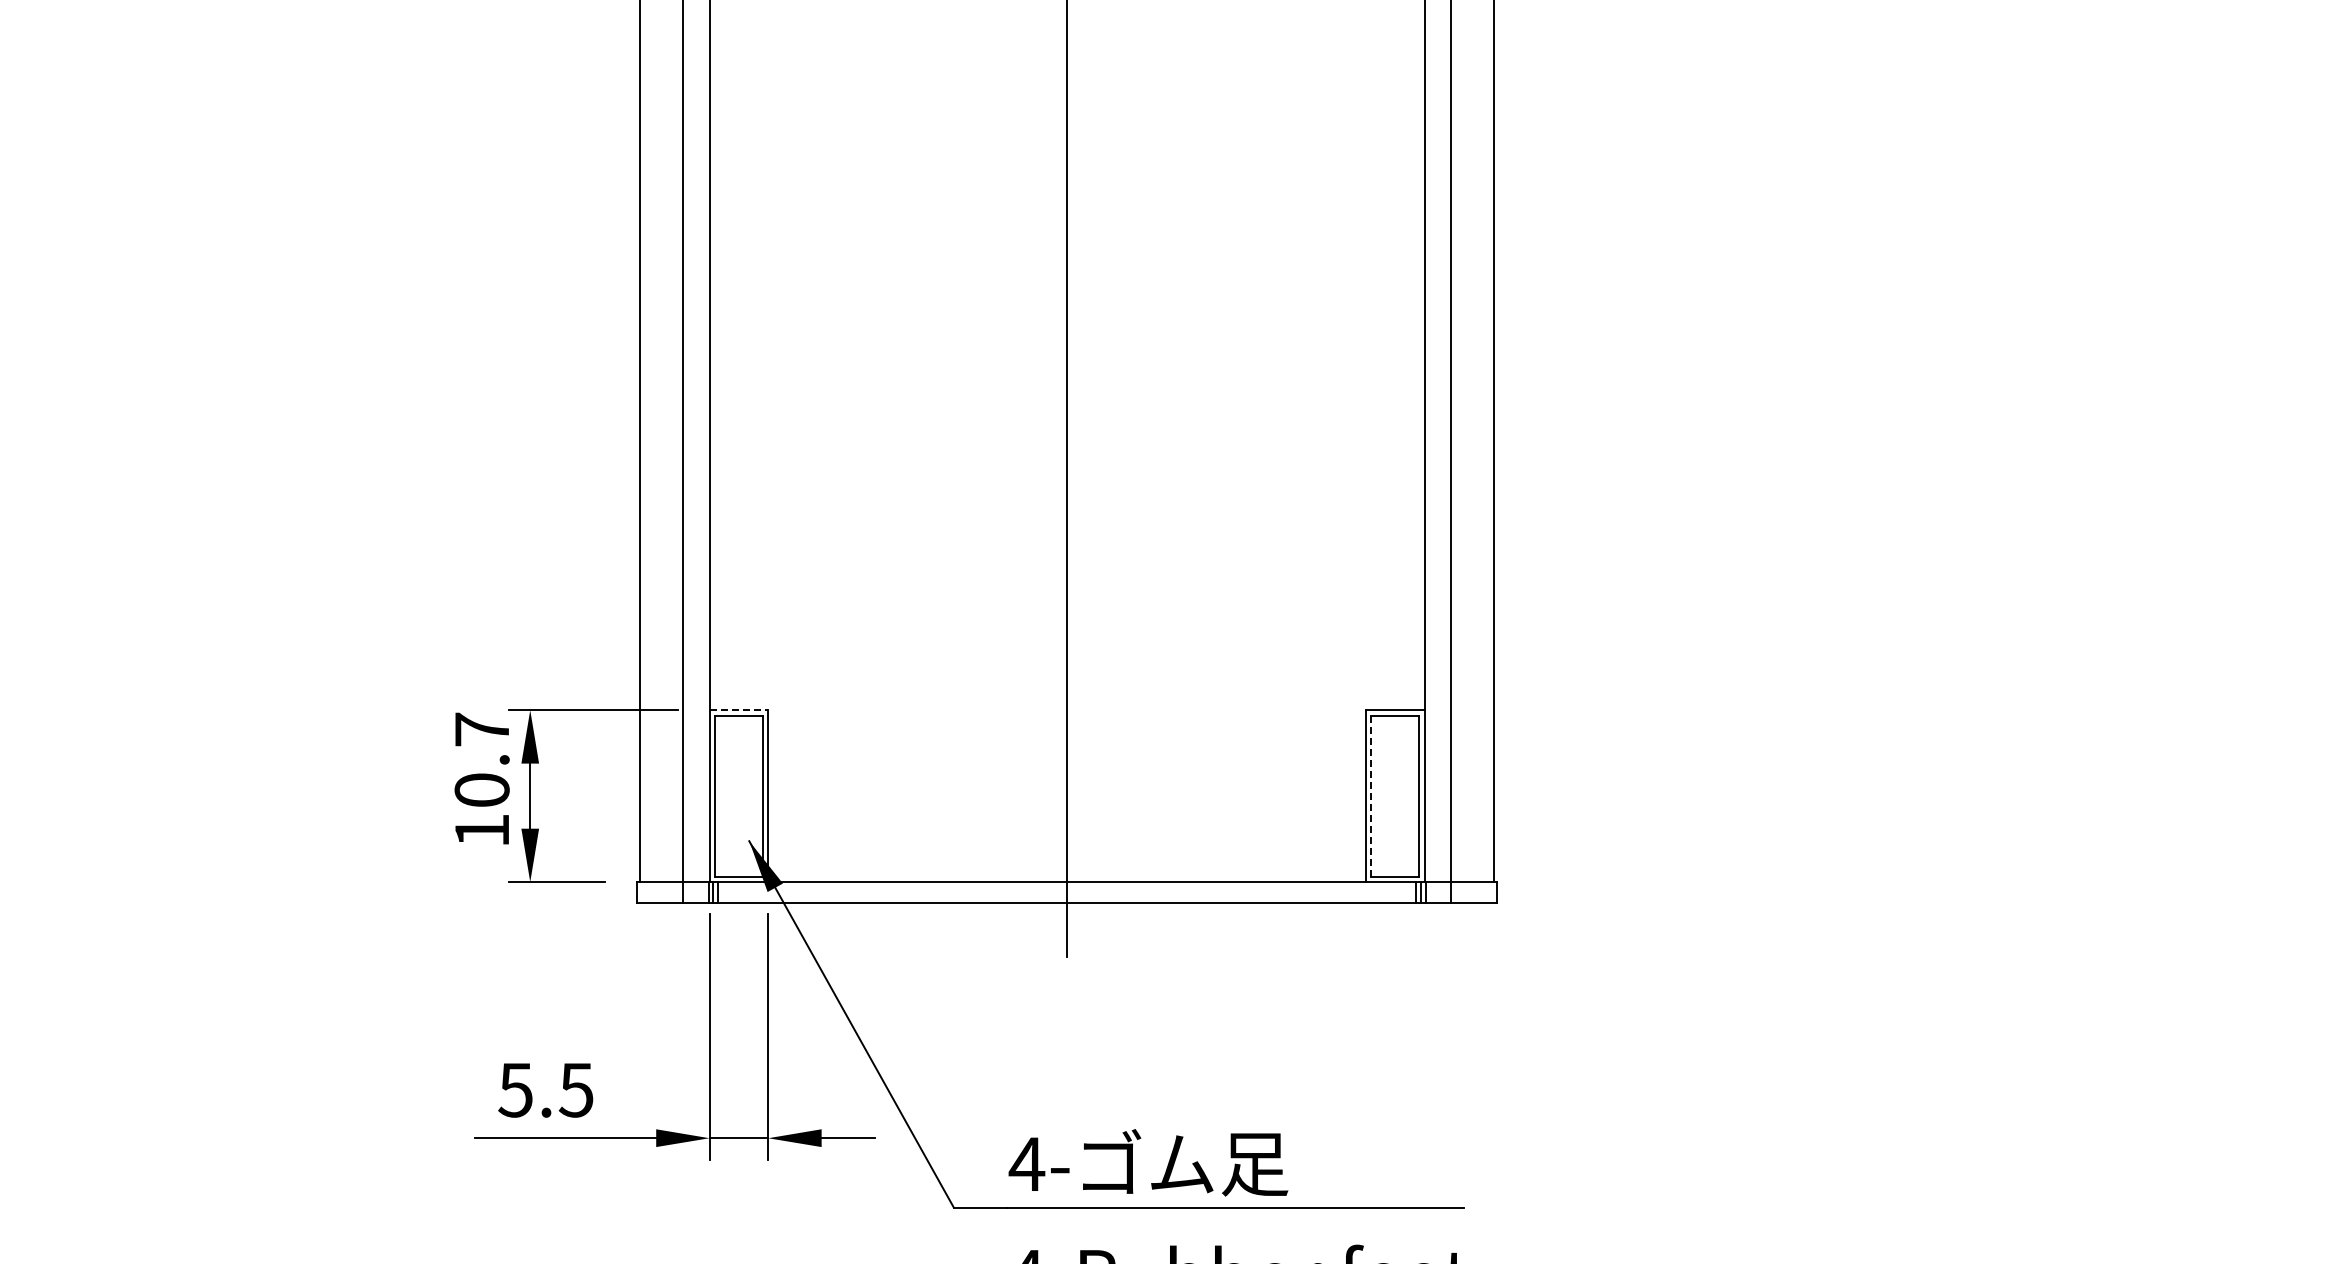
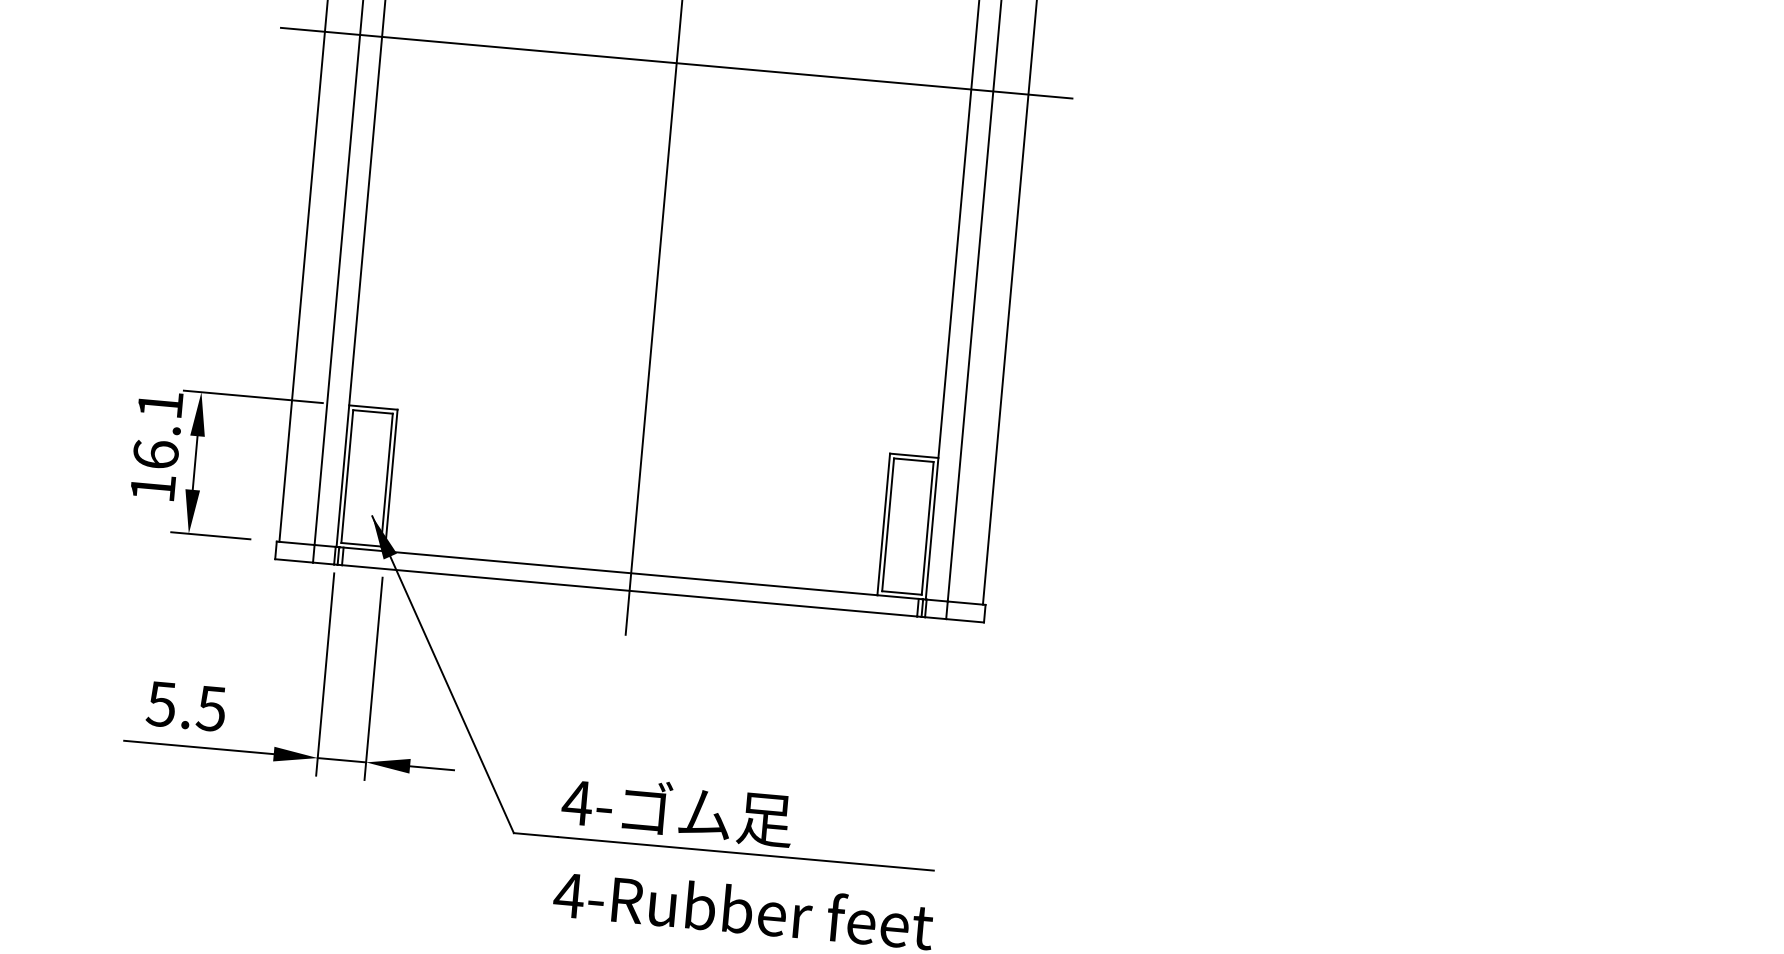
line: (1066, 262) -> (676, 62), added
line: (739, 710) -> (373, 407), dashed -> solid
text: (481, 759) -> (157, 429), 10.7 -> 16.1
line: (1371, 796) -> (888, 525), dashed -> solid

